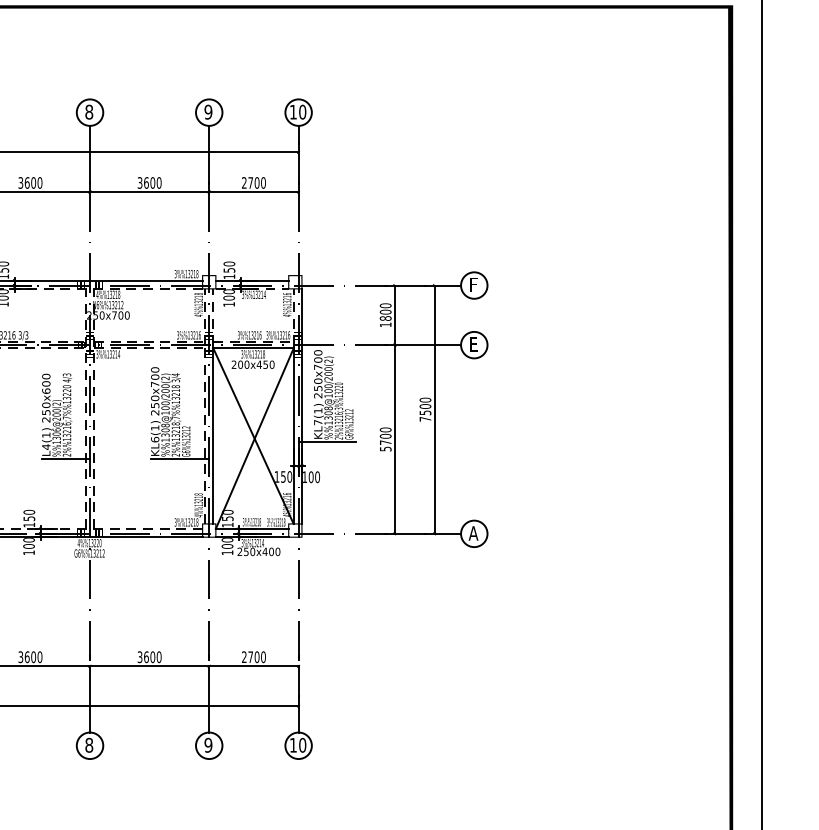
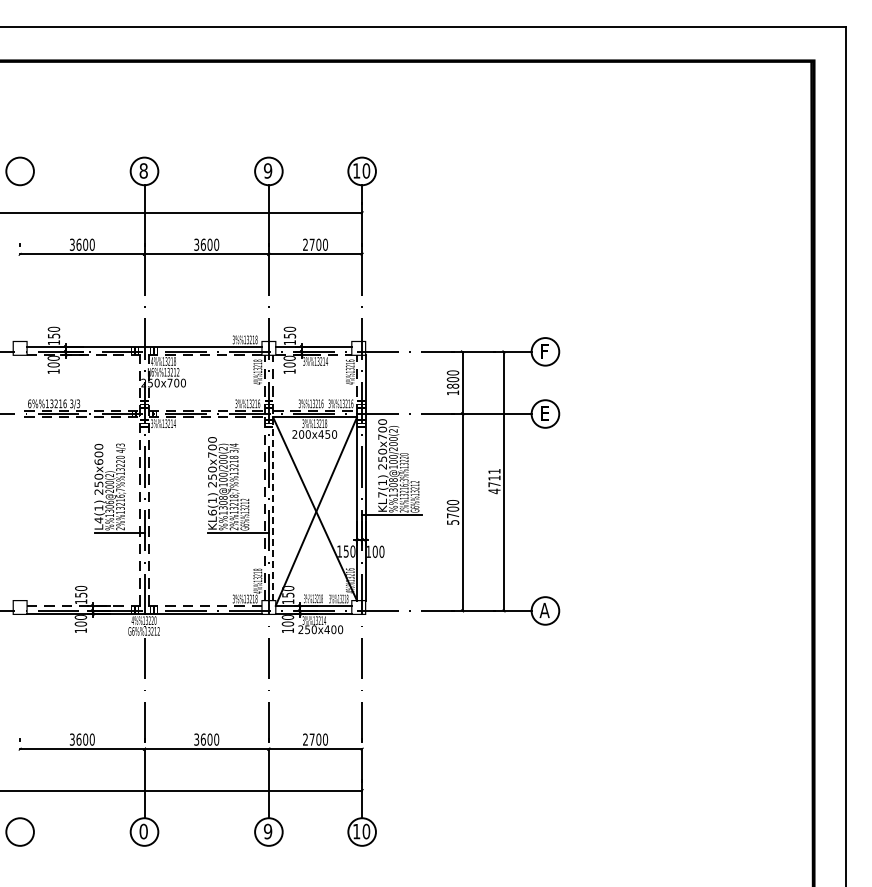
text: (425, 409) -> (494, 481), 7500 -> 4711
line: (213, 433) -> (273, 506), solid -> dashed
text: (89, 745) -> (143, 831), 8 -> 0

